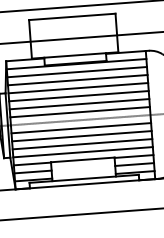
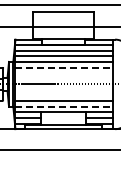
line: (79, 95) -> (64, 67), solid -> dashed
line: (79, 104) -> (64, 73), removed
line: (80, 111) -> (64, 78), removed
line: (81, 127) -> (64, 89), removed
line: (82, 136) -> (64, 95), removed
line: (83, 151) -> (64, 106), solid -> dashed

